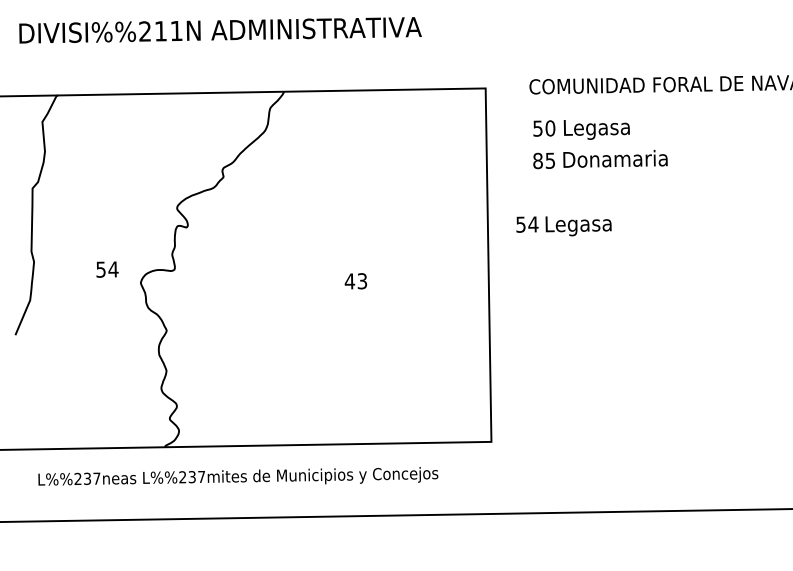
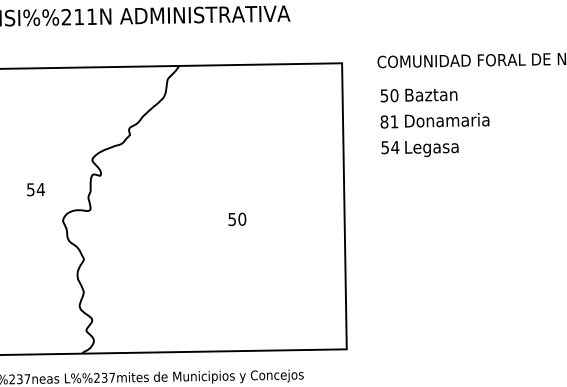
text: (597, 129) -> (432, 96), Legasa -> Baztan
text: (549, 160) -> (393, 121), 85 -> 81
text: (563, 226) -> (419, 149), moved
text: (107, 269) -> (36, 189), moved
text: (355, 281) -> (236, 219), 43 -> 50

